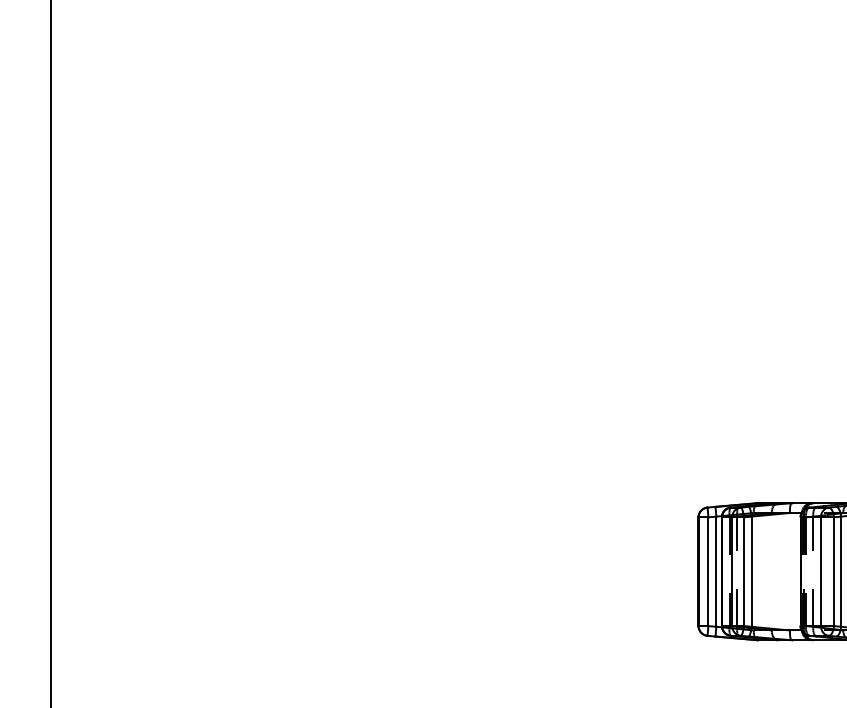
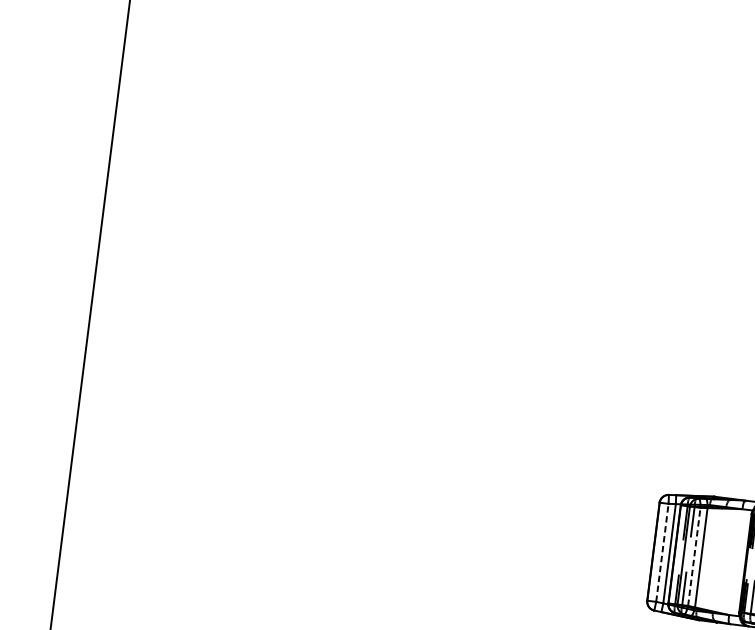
line: (708, 571) -> (662, 552), solid -> dashed
line: (743, 571) -> (694, 556), solid -> dashed

